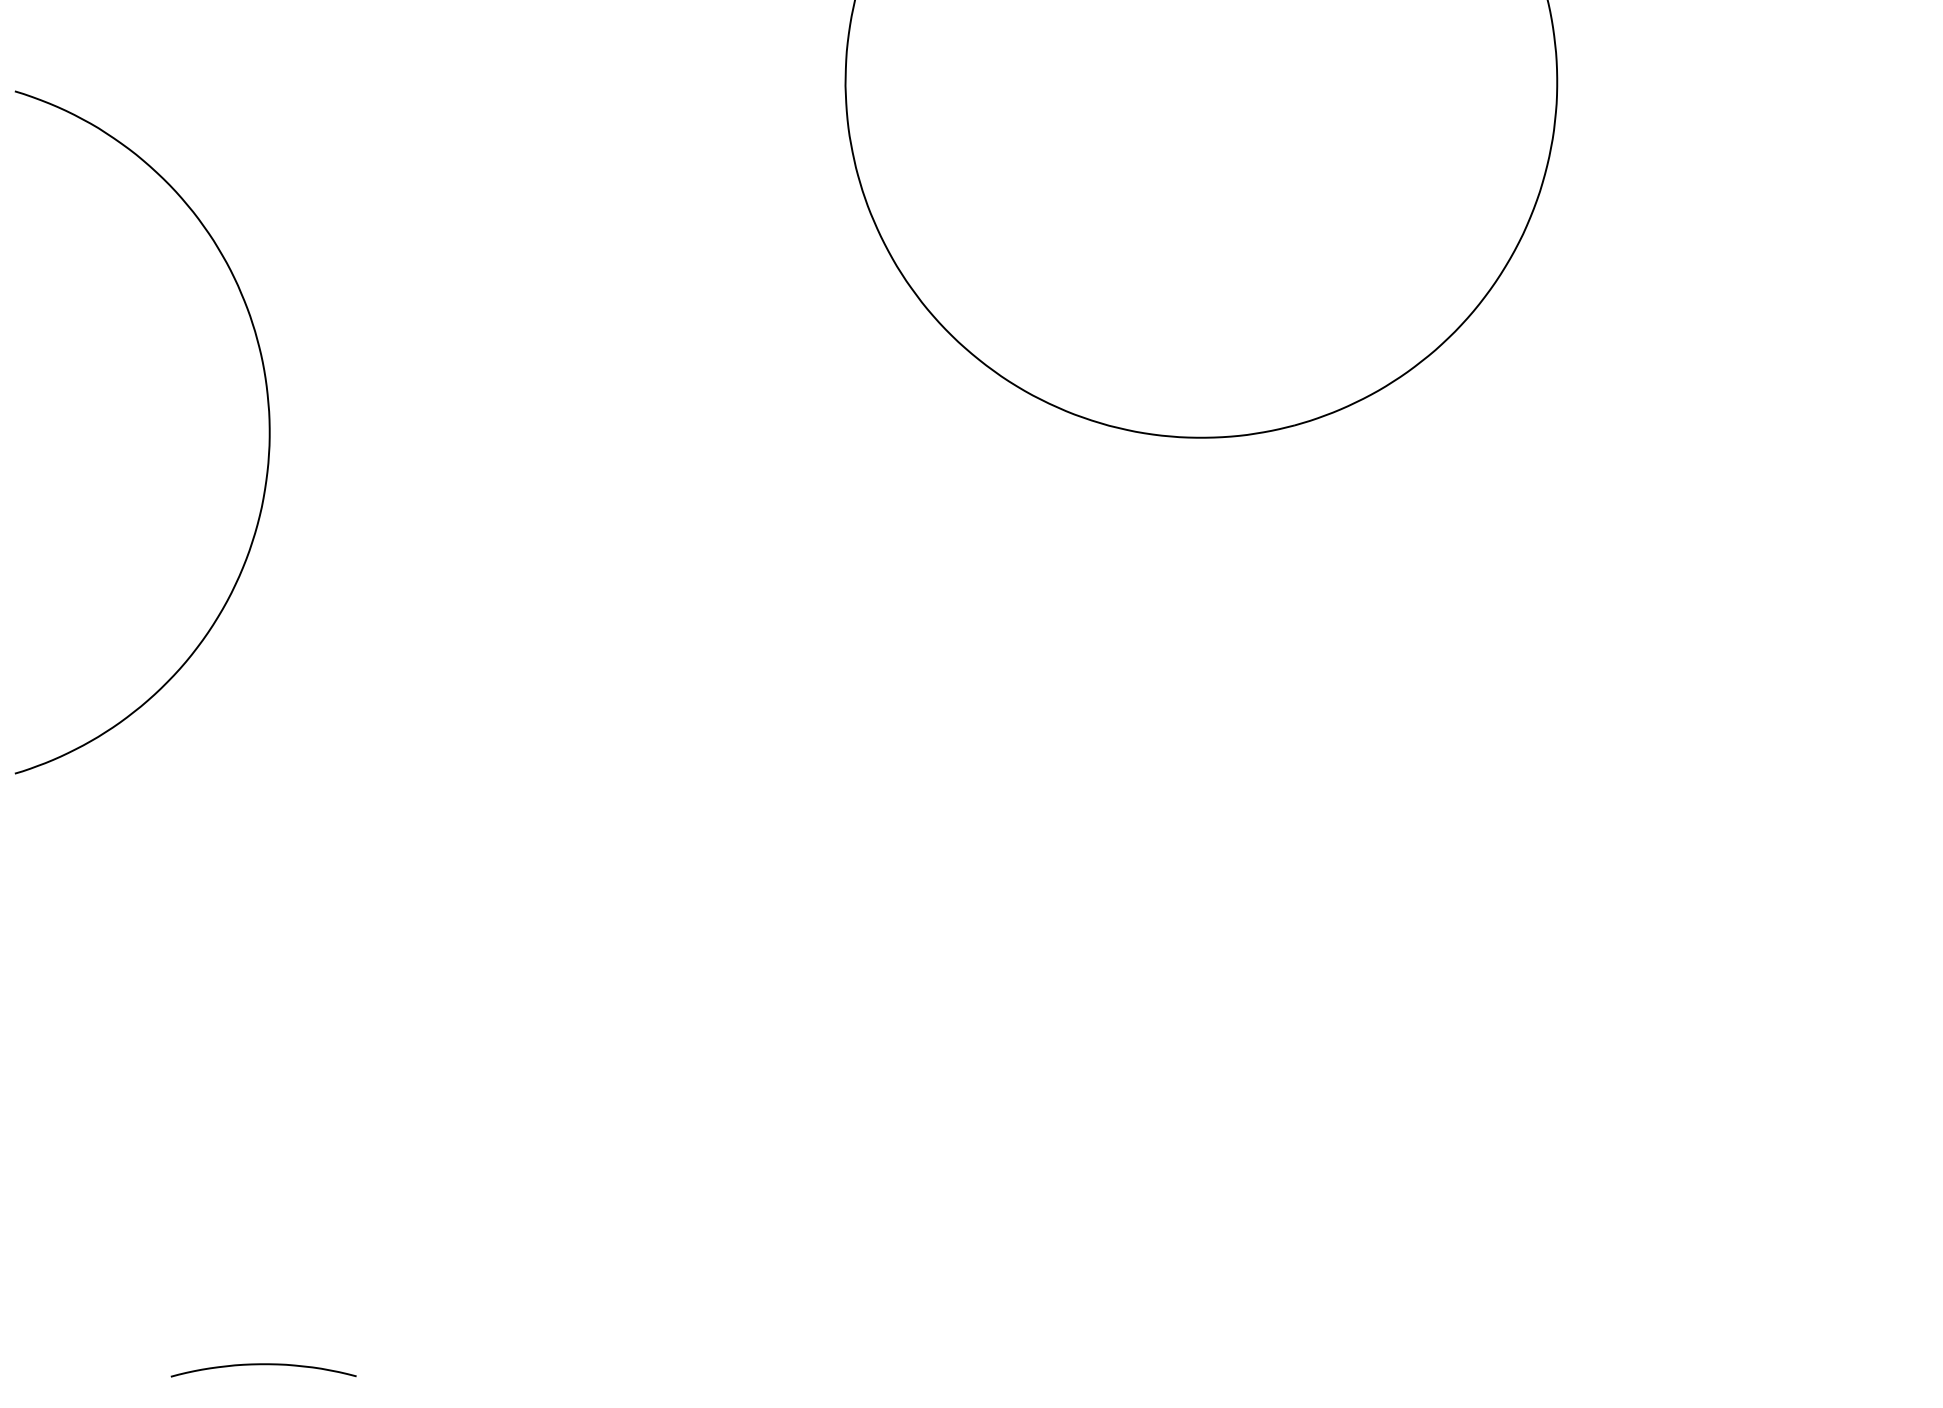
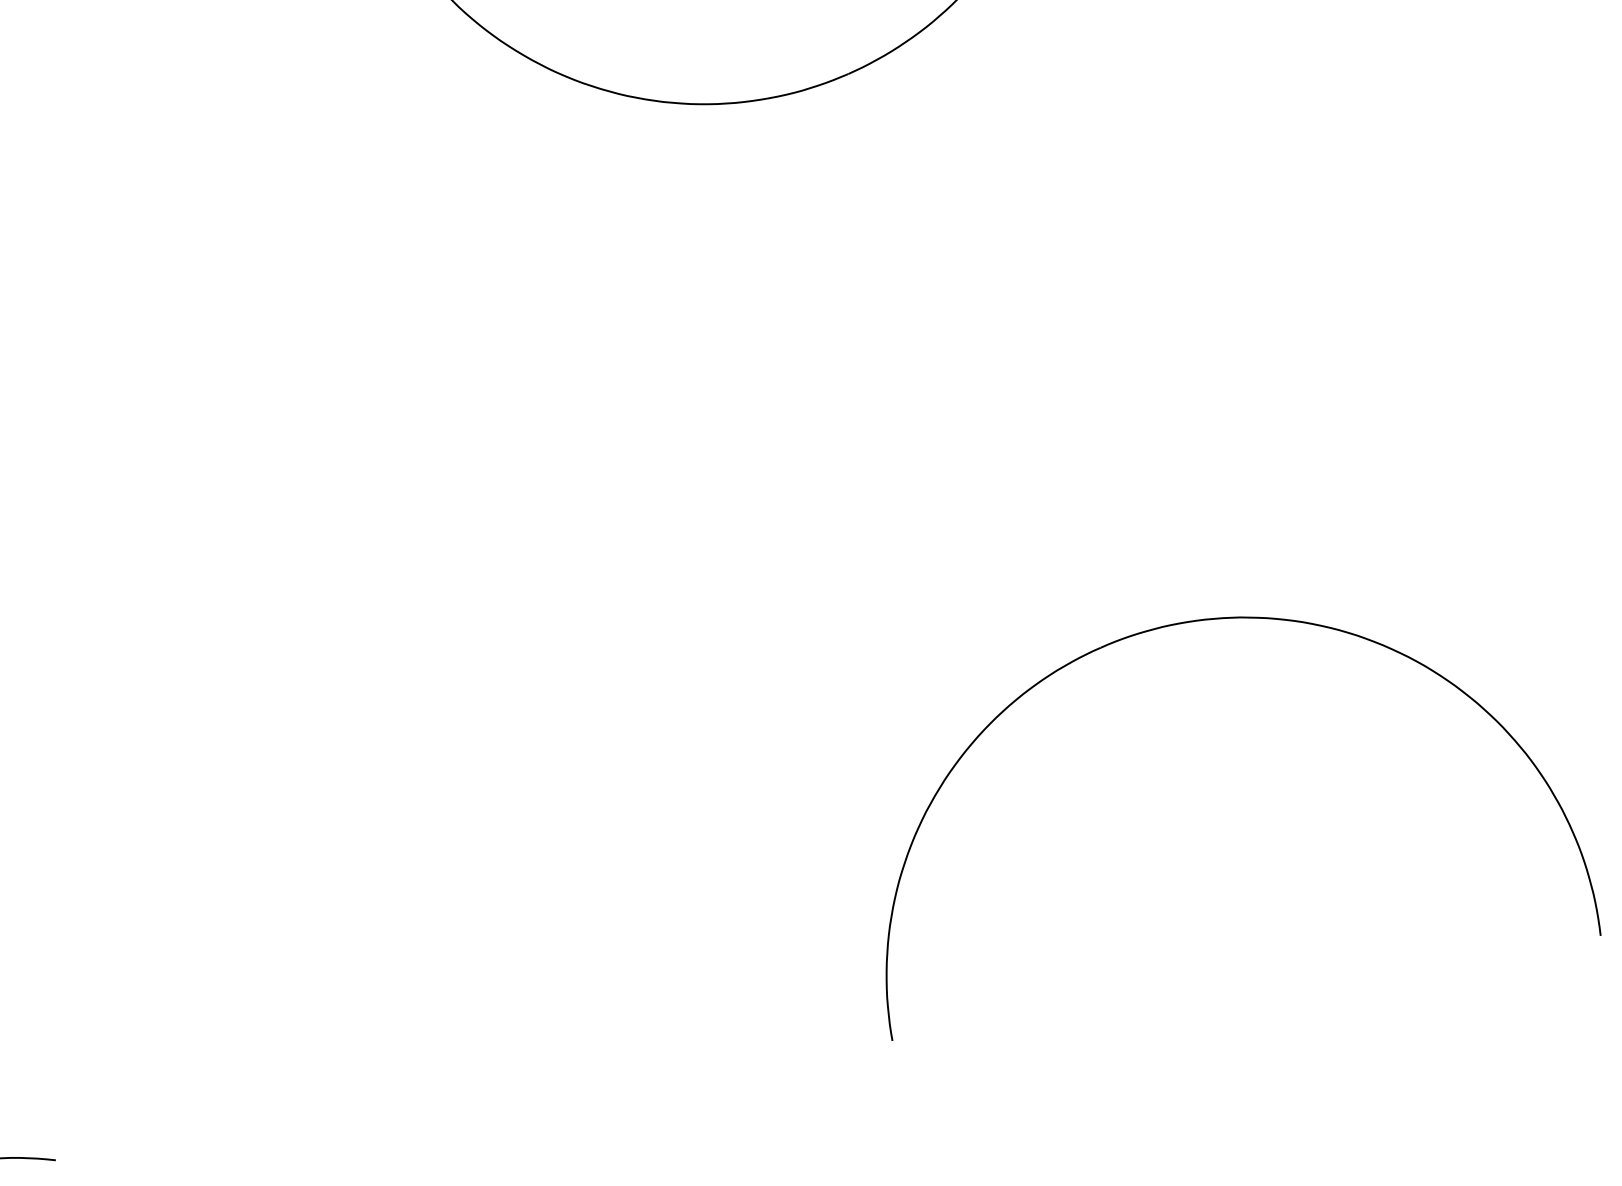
part: (1533, 1015) -> (1173, 625), added

